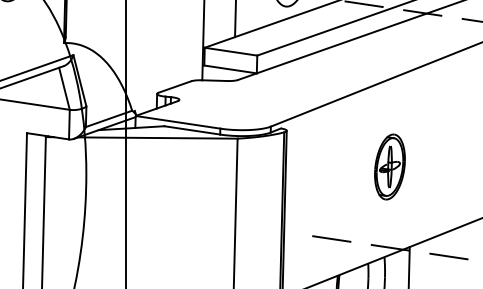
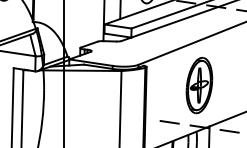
part: (390, 166) -> (199, 85), size x1.67

